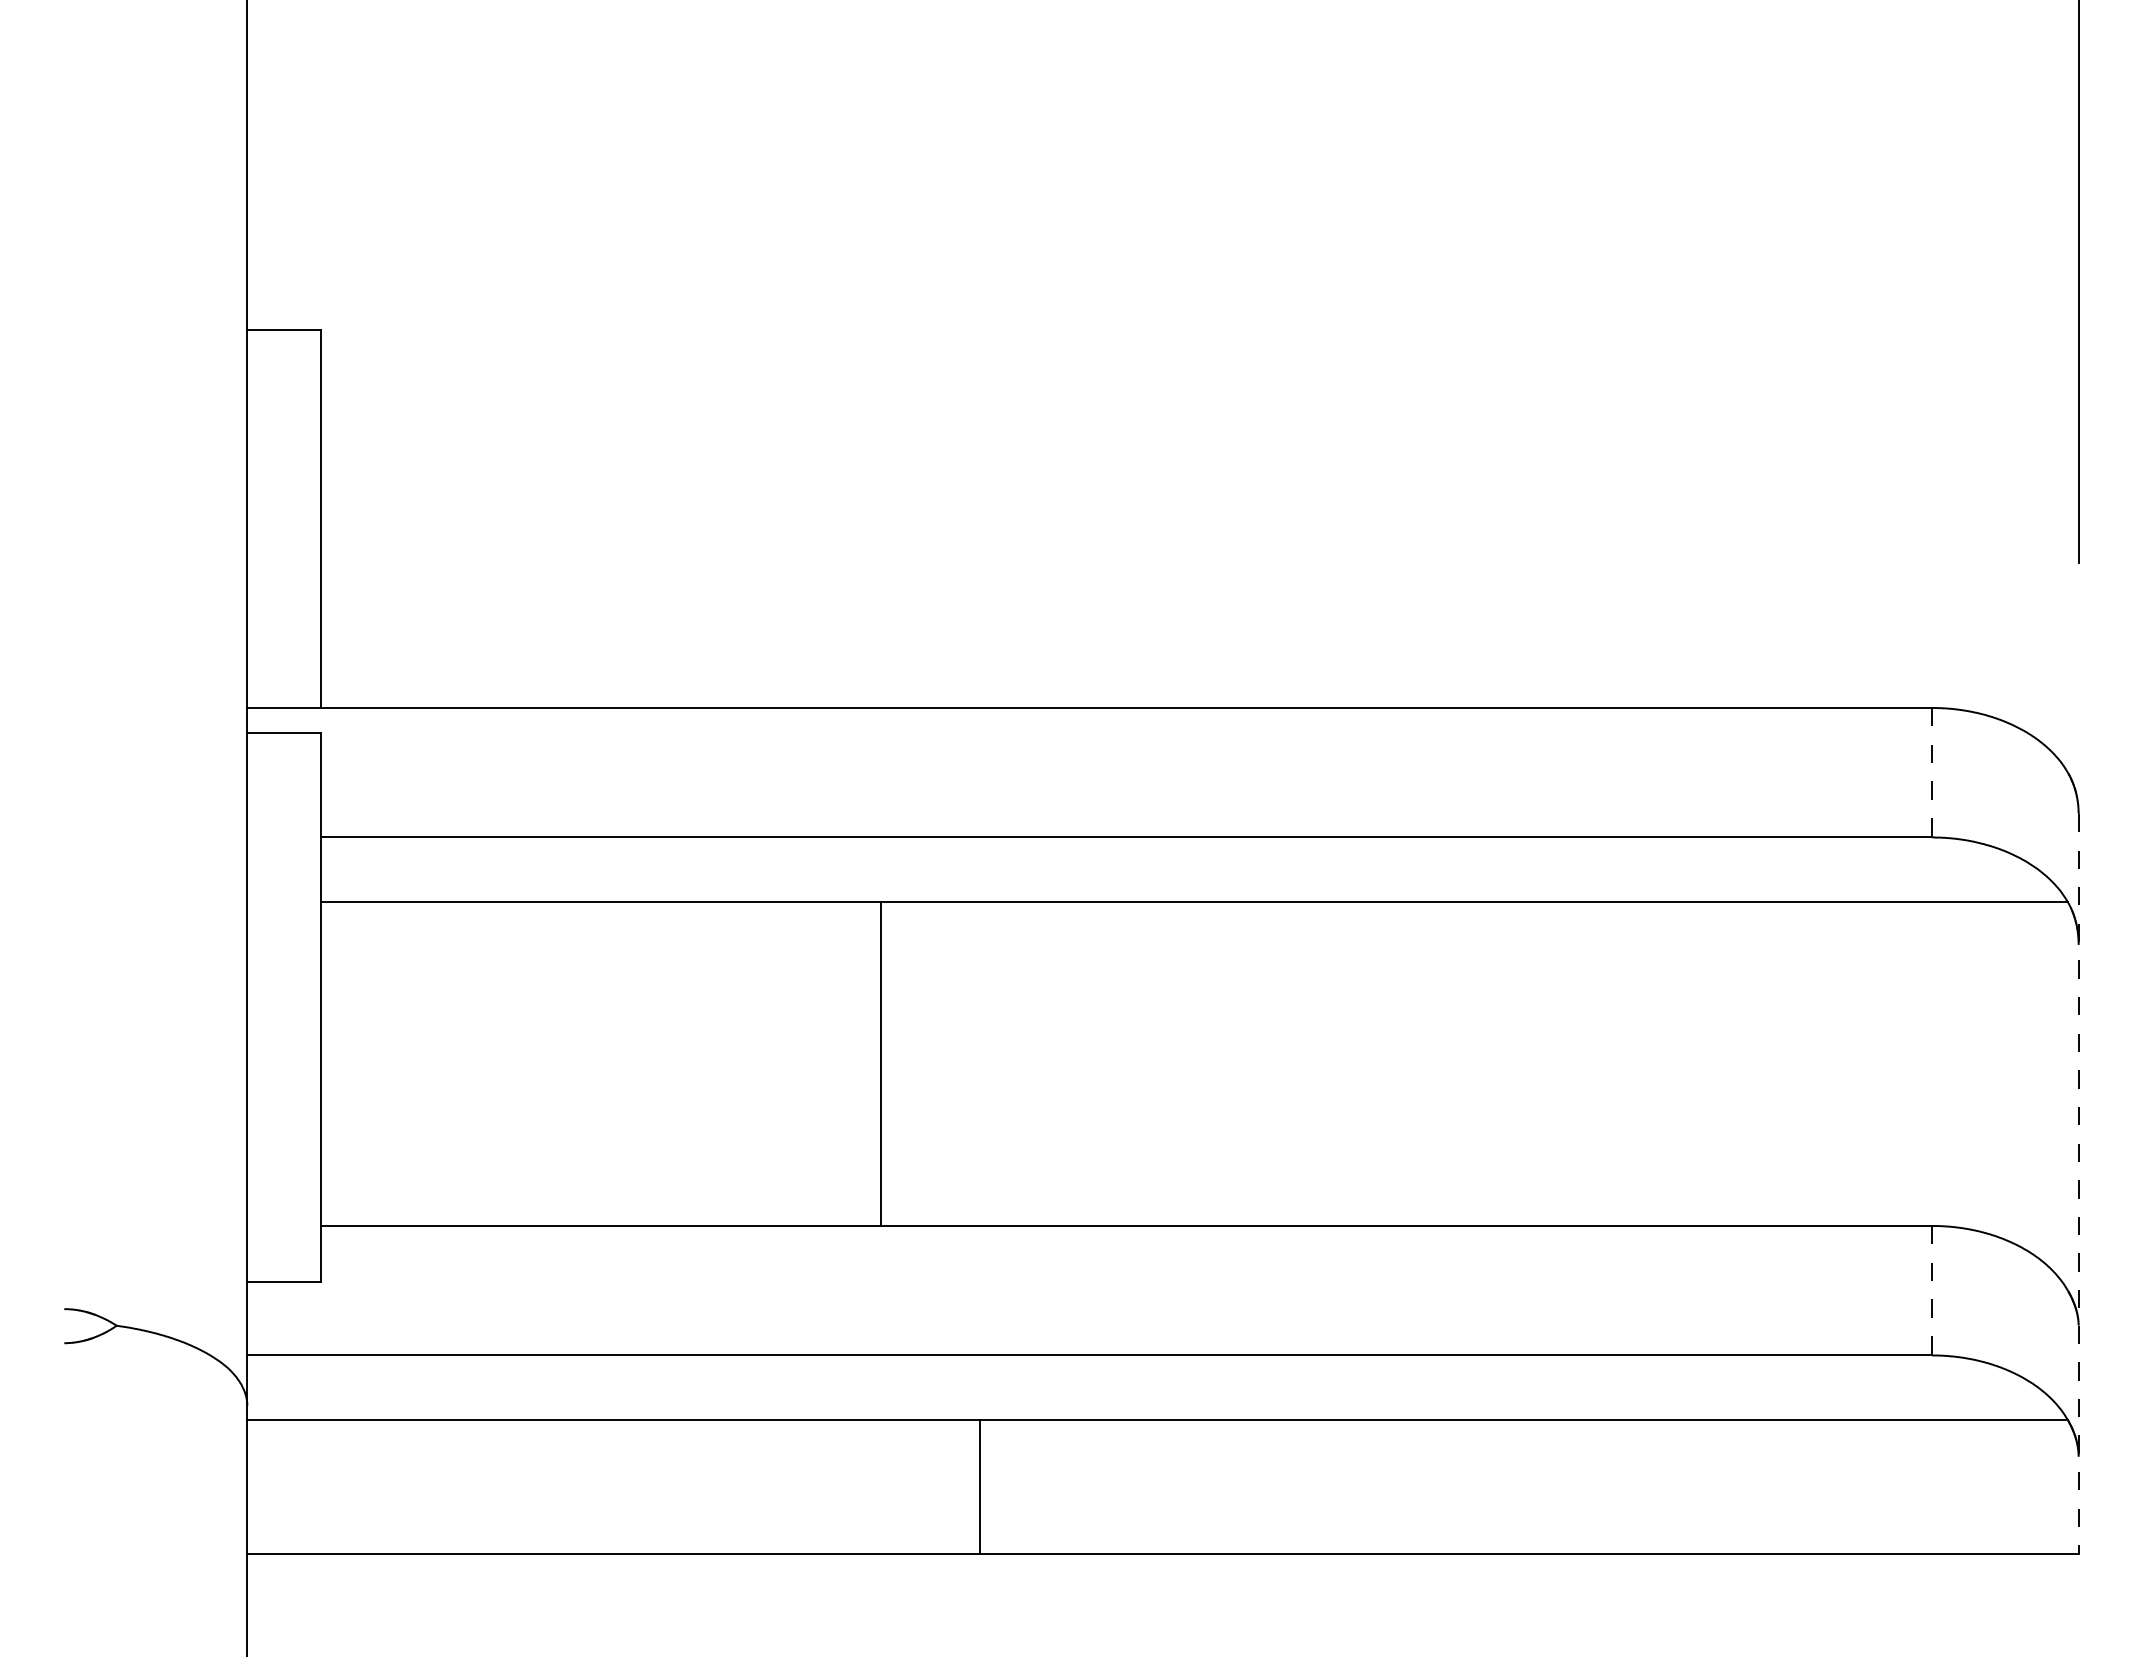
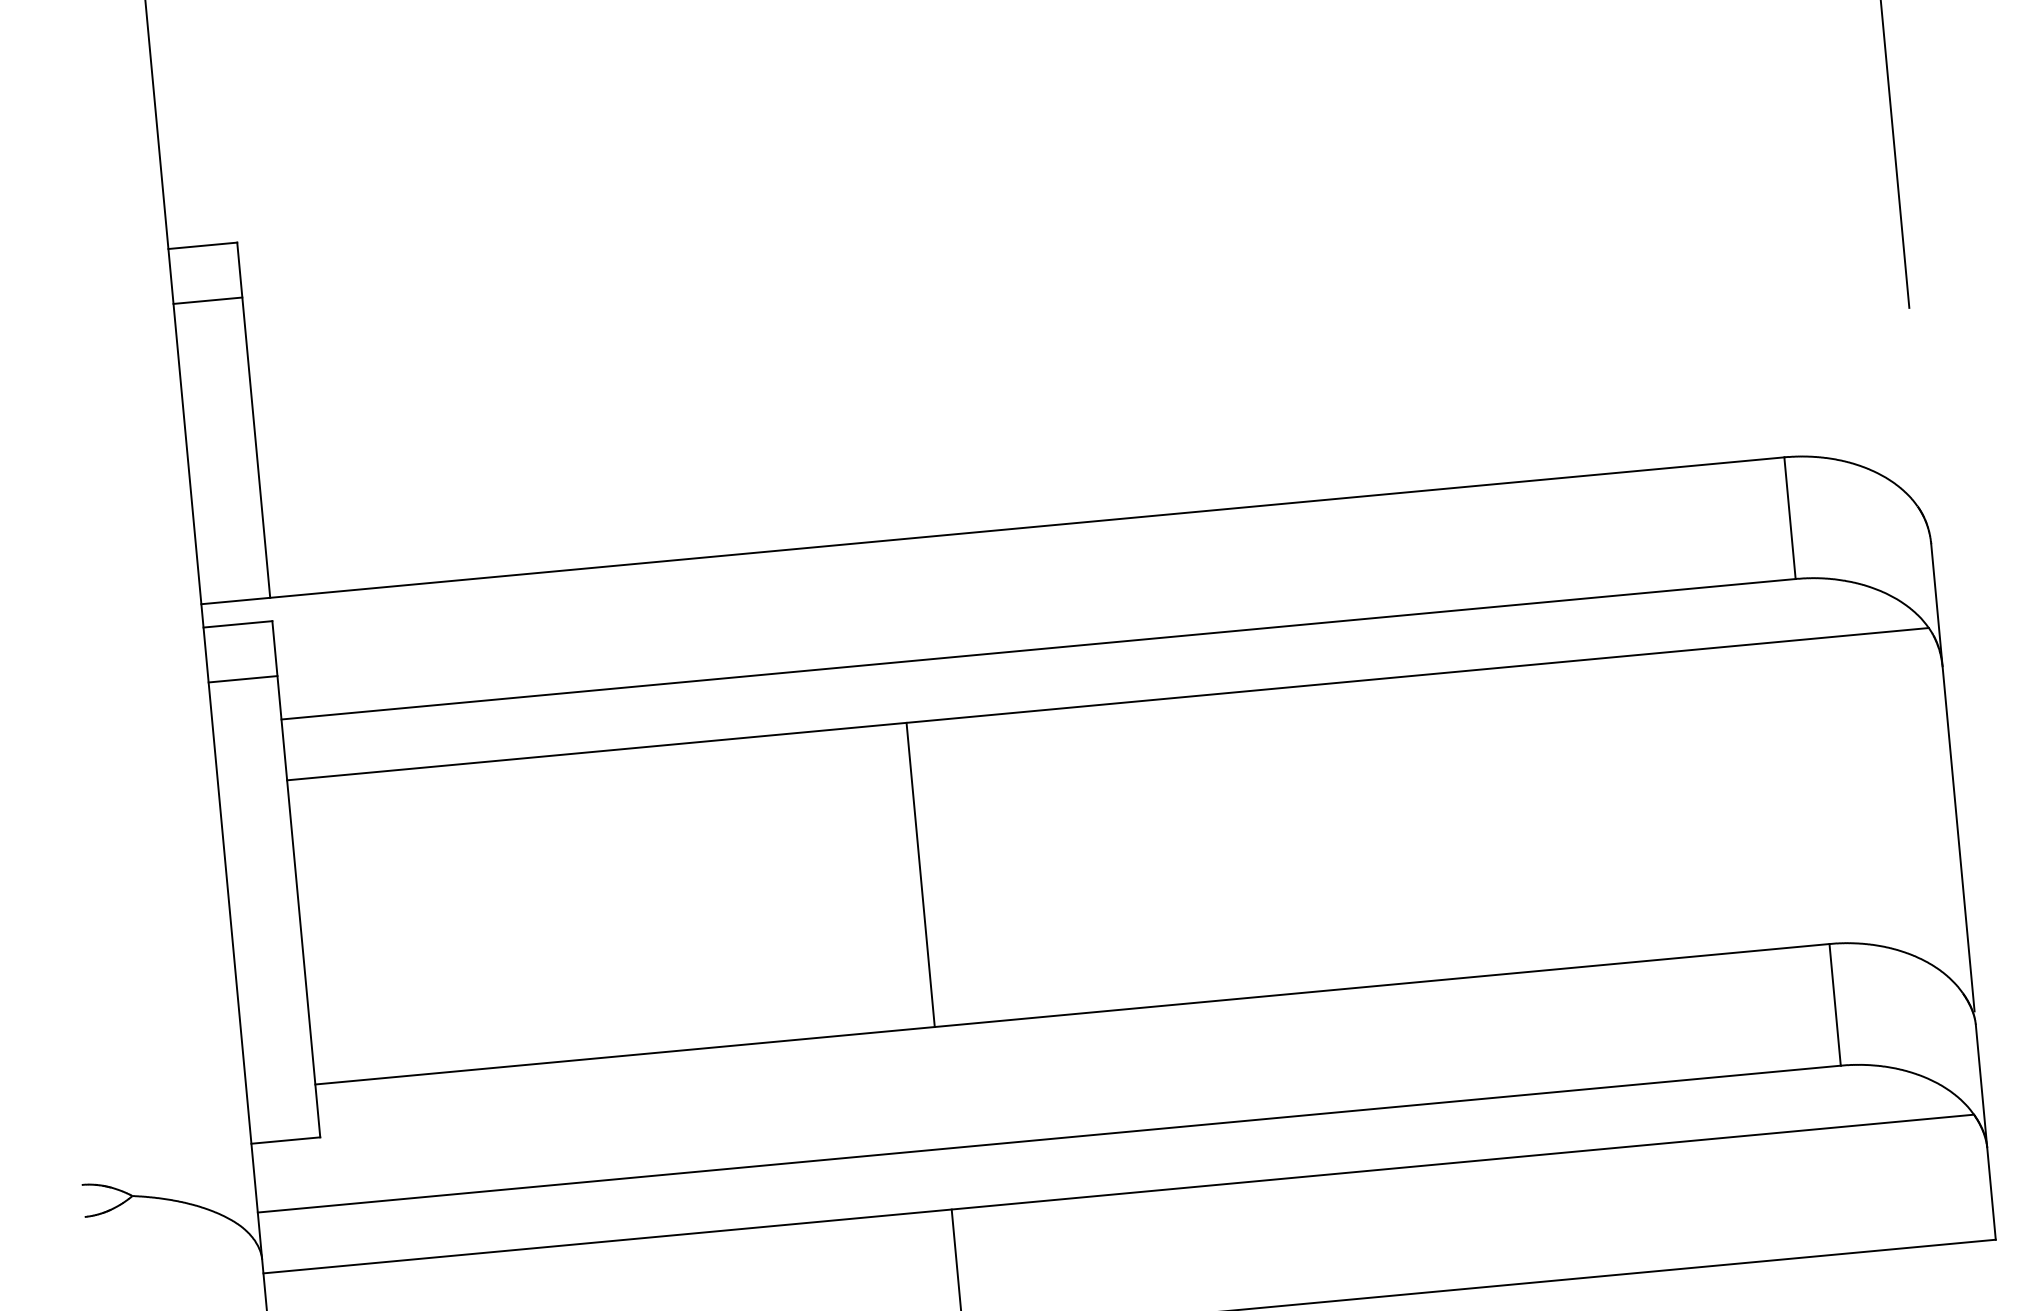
line: (283, 388) -> (207, 300), added
line: (1932, 772) -> (1790, 517), dashed -> solid
line: (283, 791) -> (242, 679), added
line: (2078, 1062) -> (1952, 777), dashed -> solid
line: (880, 1063) -> (920, 874), moved
line: (1932, 1290) -> (1835, 1004), dashed -> solid
line: (2078, 1440) -> (1985, 1132), dashed -> solid

